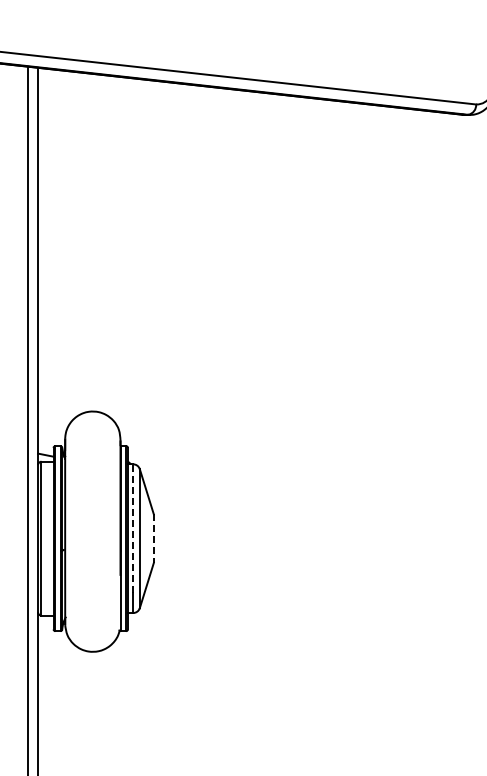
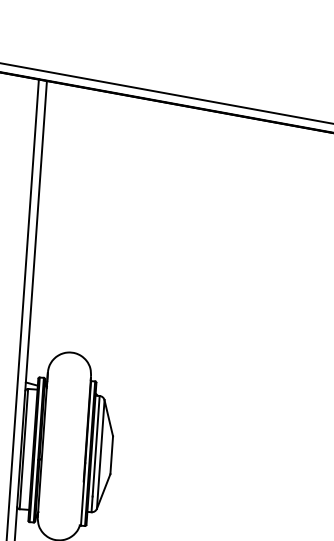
line: (133, 528) -> (96, 446), dashed -> solid
line: (153, 539) -> (111, 455), dashed -> solid

